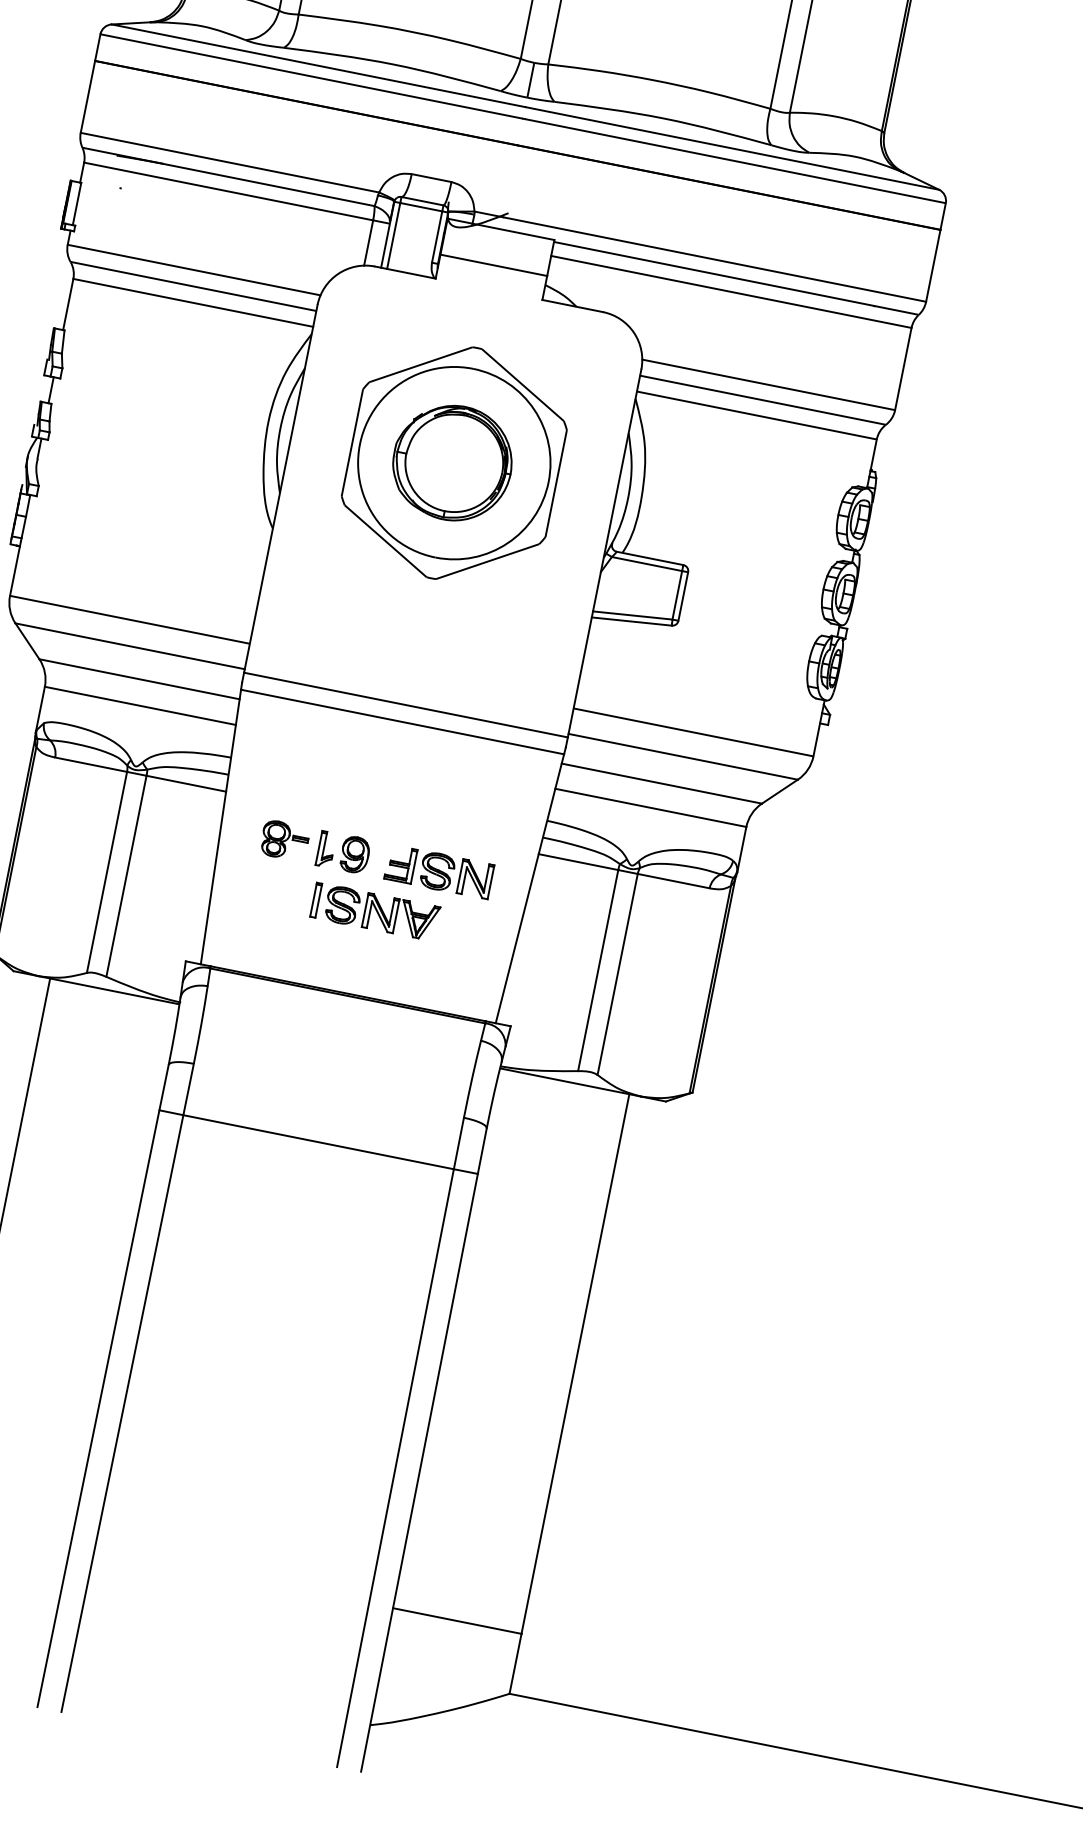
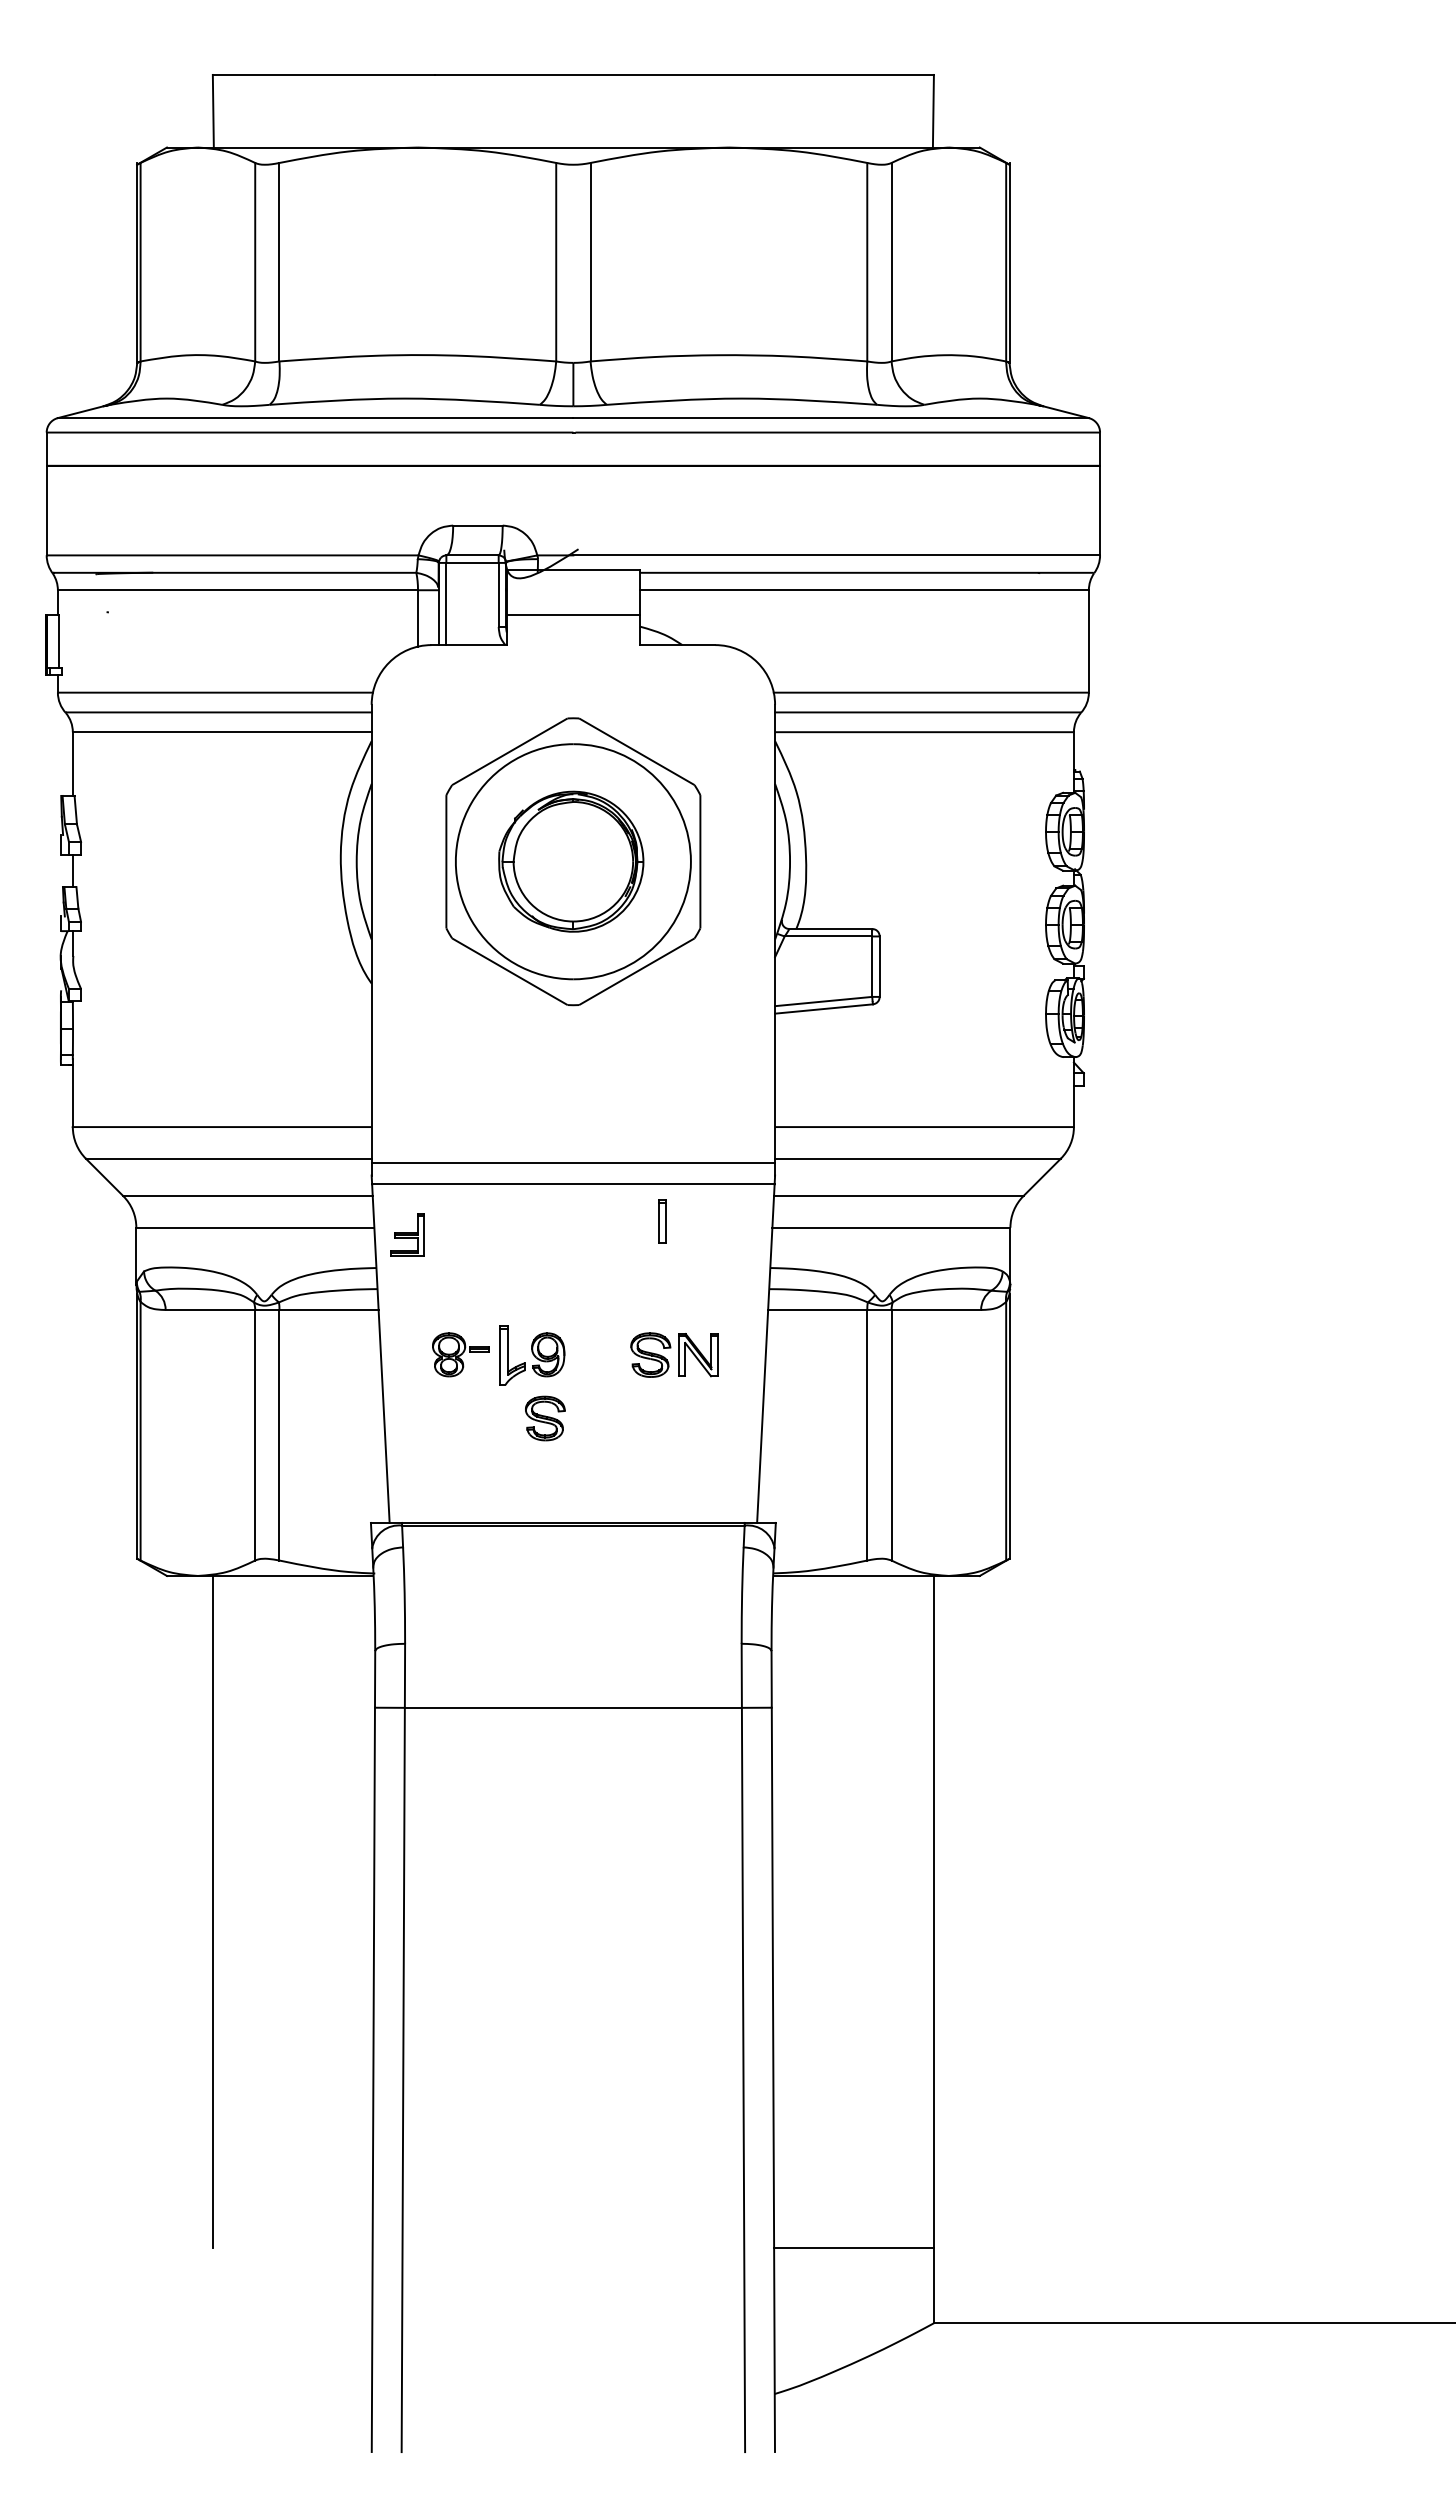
part: (325, 848) -> (511, 1354), size x1.4
part: (401, 863) -> (407, 1234), moved
part: (316, 900) -> (662, 1221), moved
part: (401, 917) -> (618, 1418), removed

